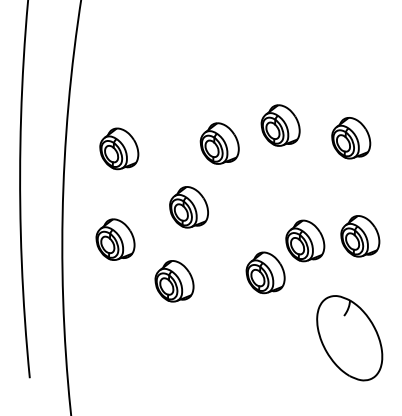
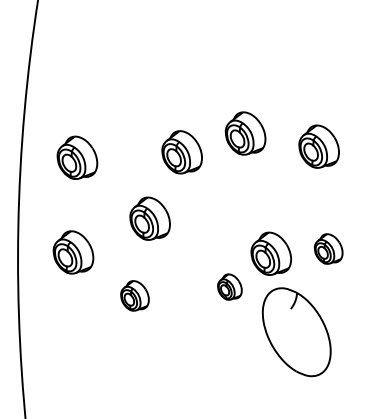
part: (360, 236) -> (328, 249), size x0.7
part: (265, 272) -> (229, 286), size x0.6
part: (174, 281) -> (134, 296), size x0.7
part: (349, 338) -> (296, 332), moved

